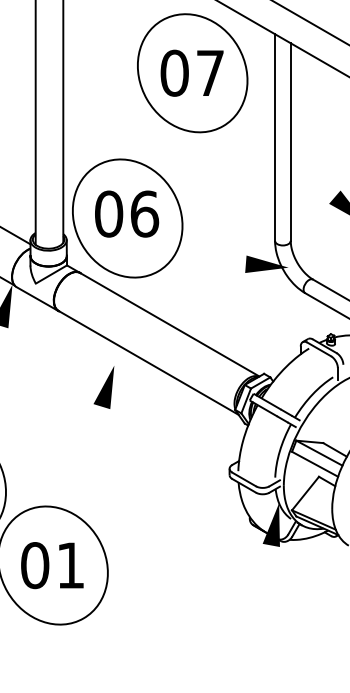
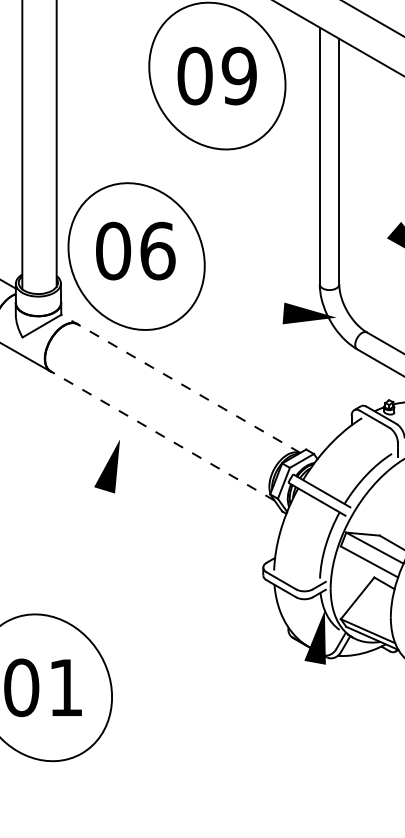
text: (210, 72) -> (239, 75), 07 -> 09
line: (162, 320) -> (179, 383), solid -> dashed
line: (147, 362) -> (161, 435), solid -> dashed

